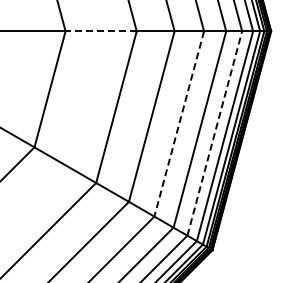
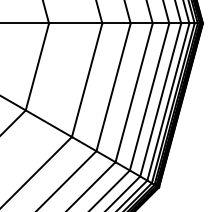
line: (101, 31) -> (75, 23), dashed -> solid
line: (179, 123) -> (134, 92), dashed -> solid
line: (214, 133) -> (160, 100), dashed -> solid

